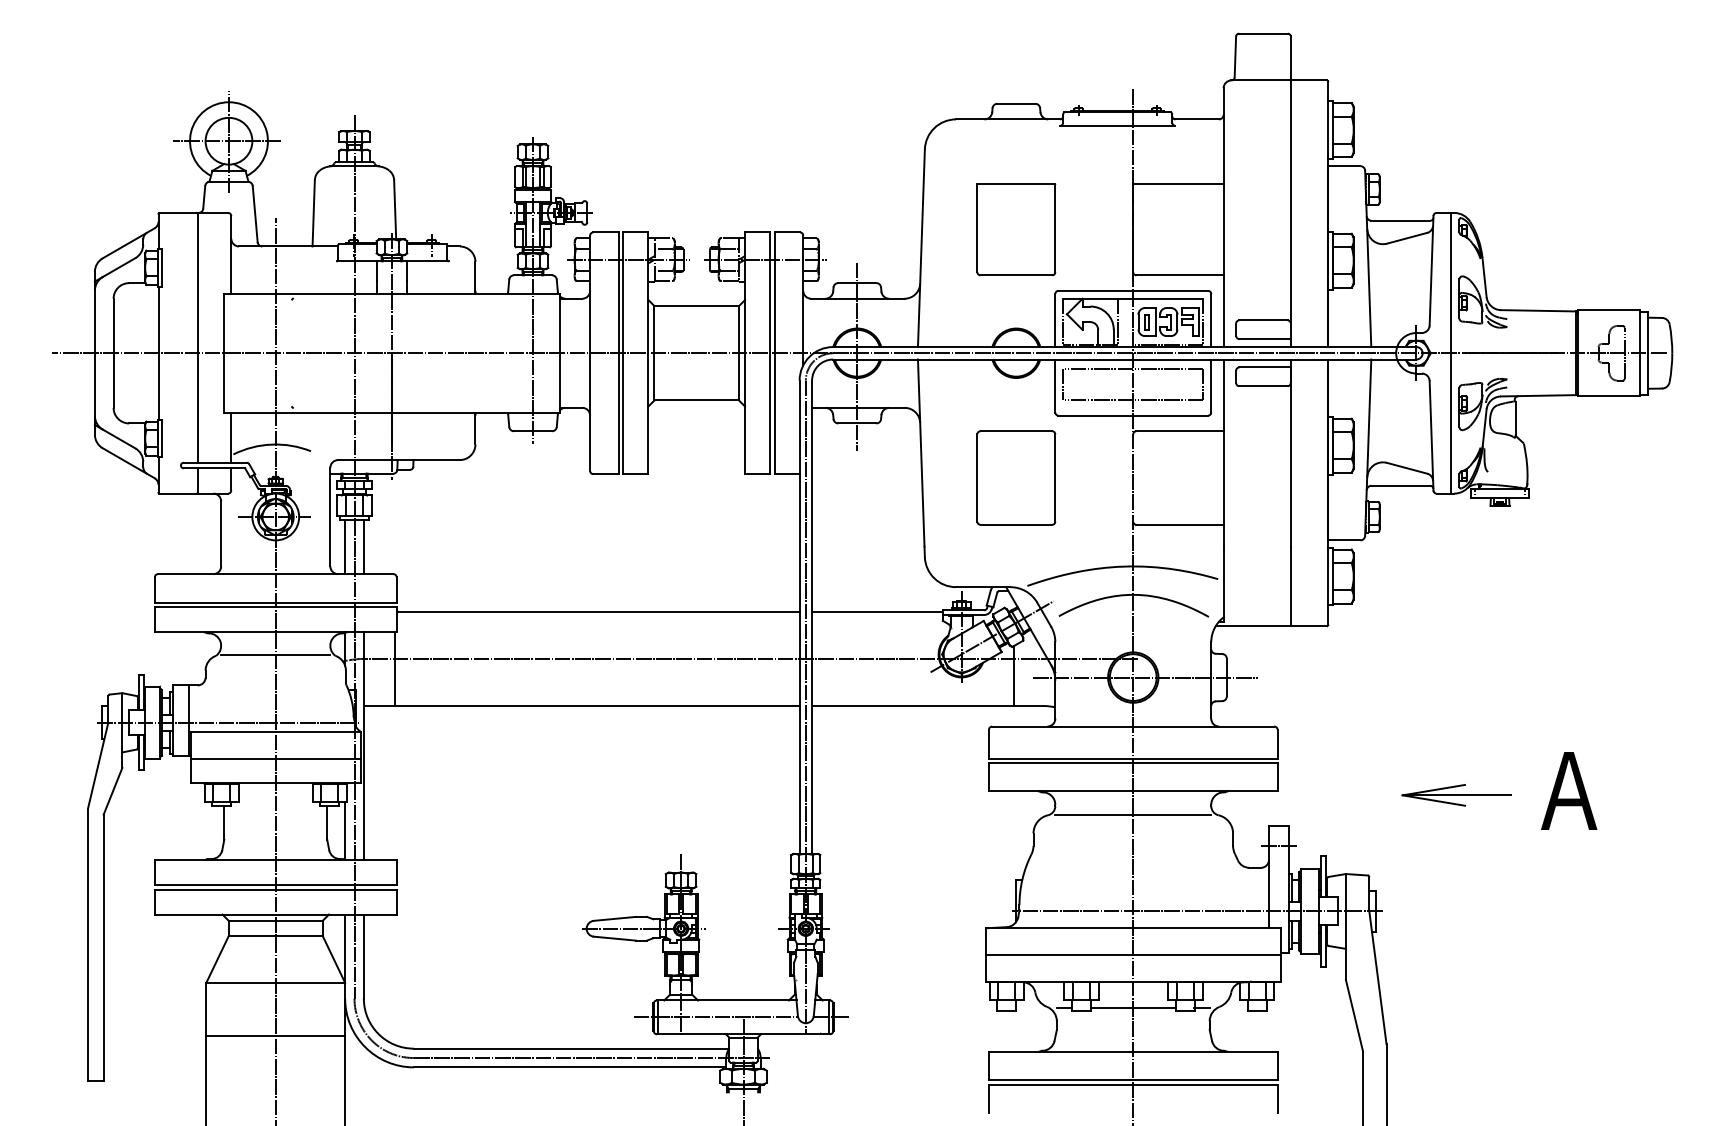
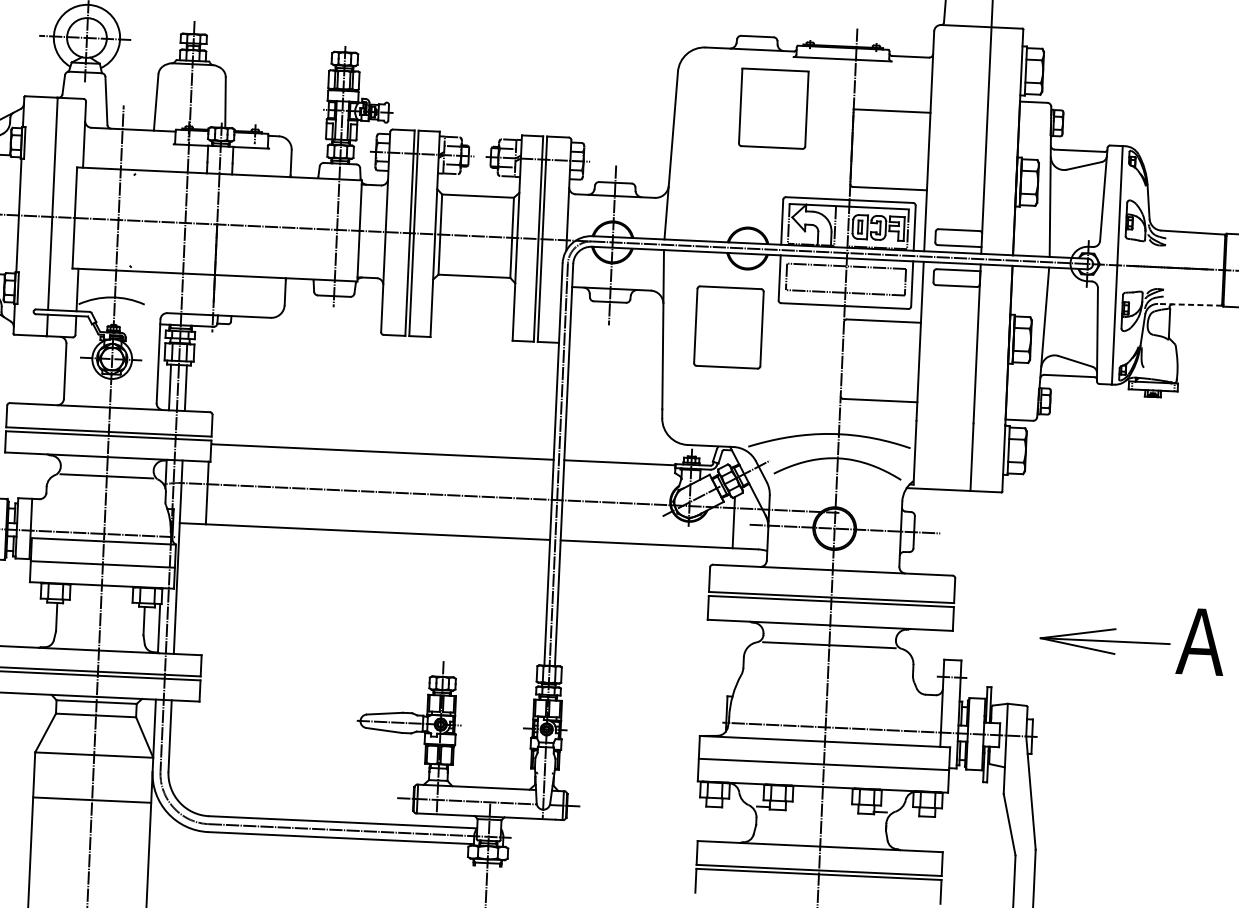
part: (1016, 229) -> (773, 108), moved
line: (1538, 395) -> (1189, 304), solid -> dashed
part: (1016, 477) -> (729, 327), moved
part: (1456, 795) -> (1104, 641), size x1.4
line: (1133, 1008) -> (822, 809), removed

